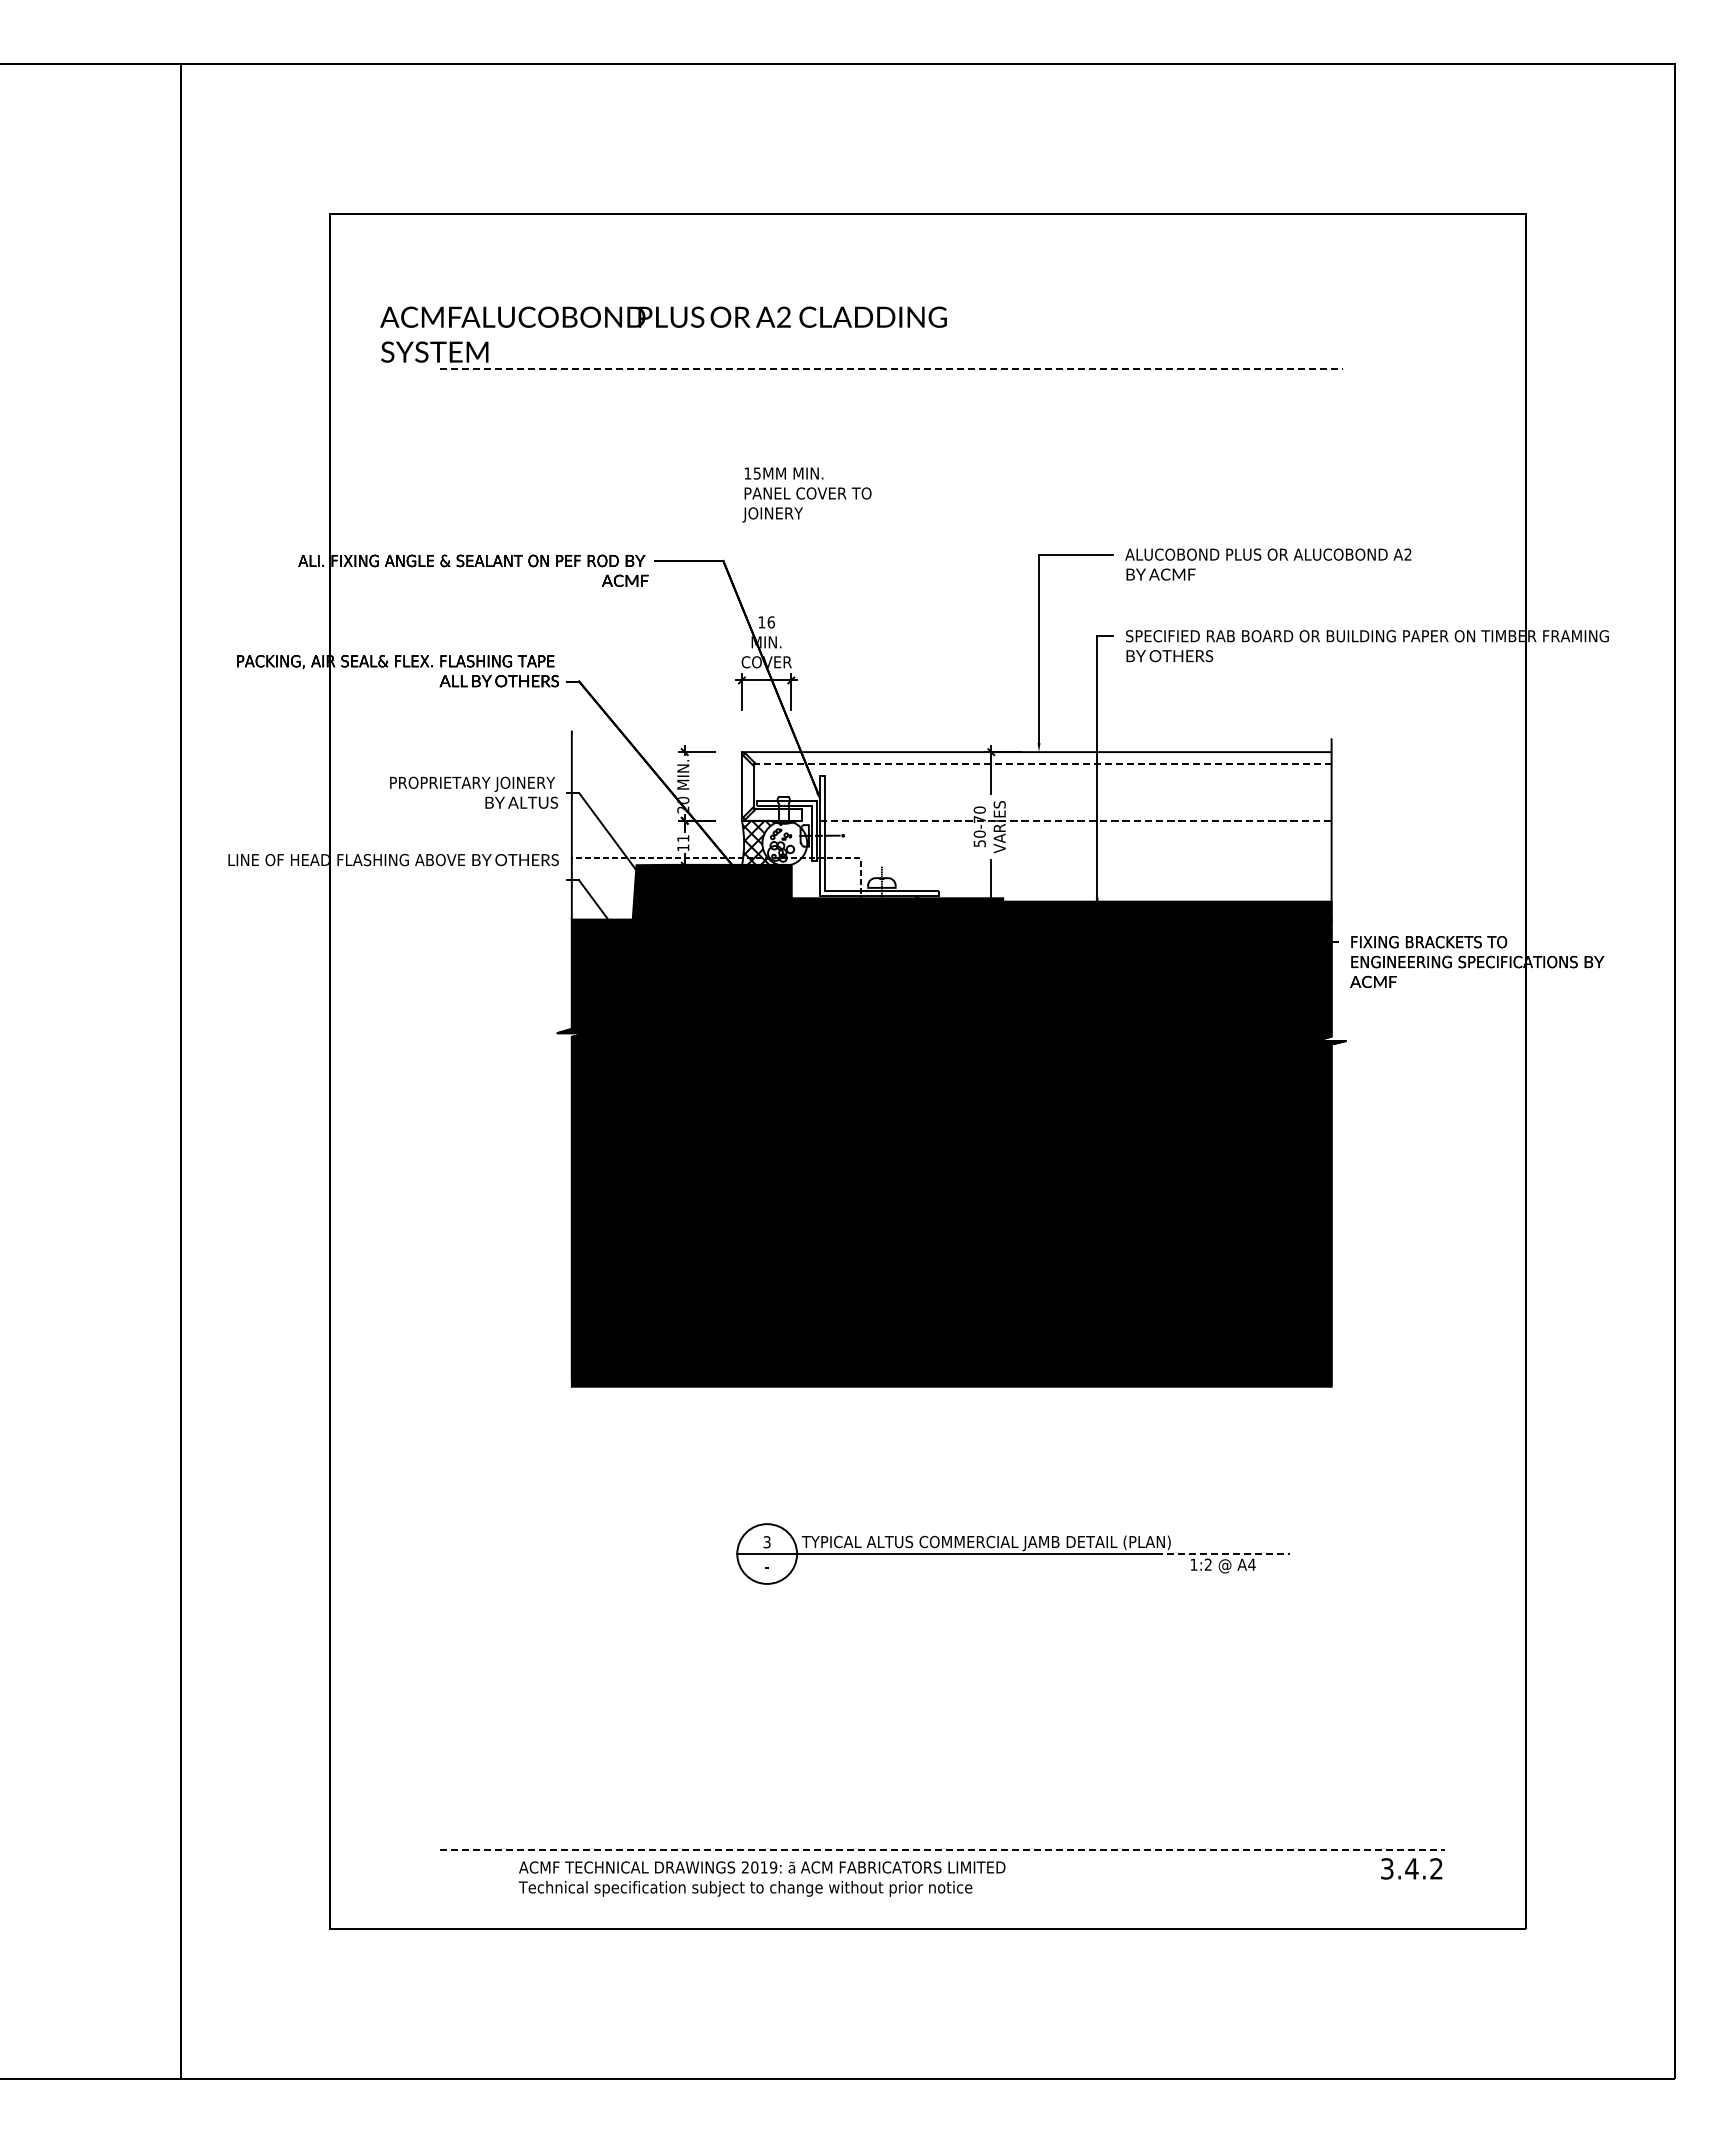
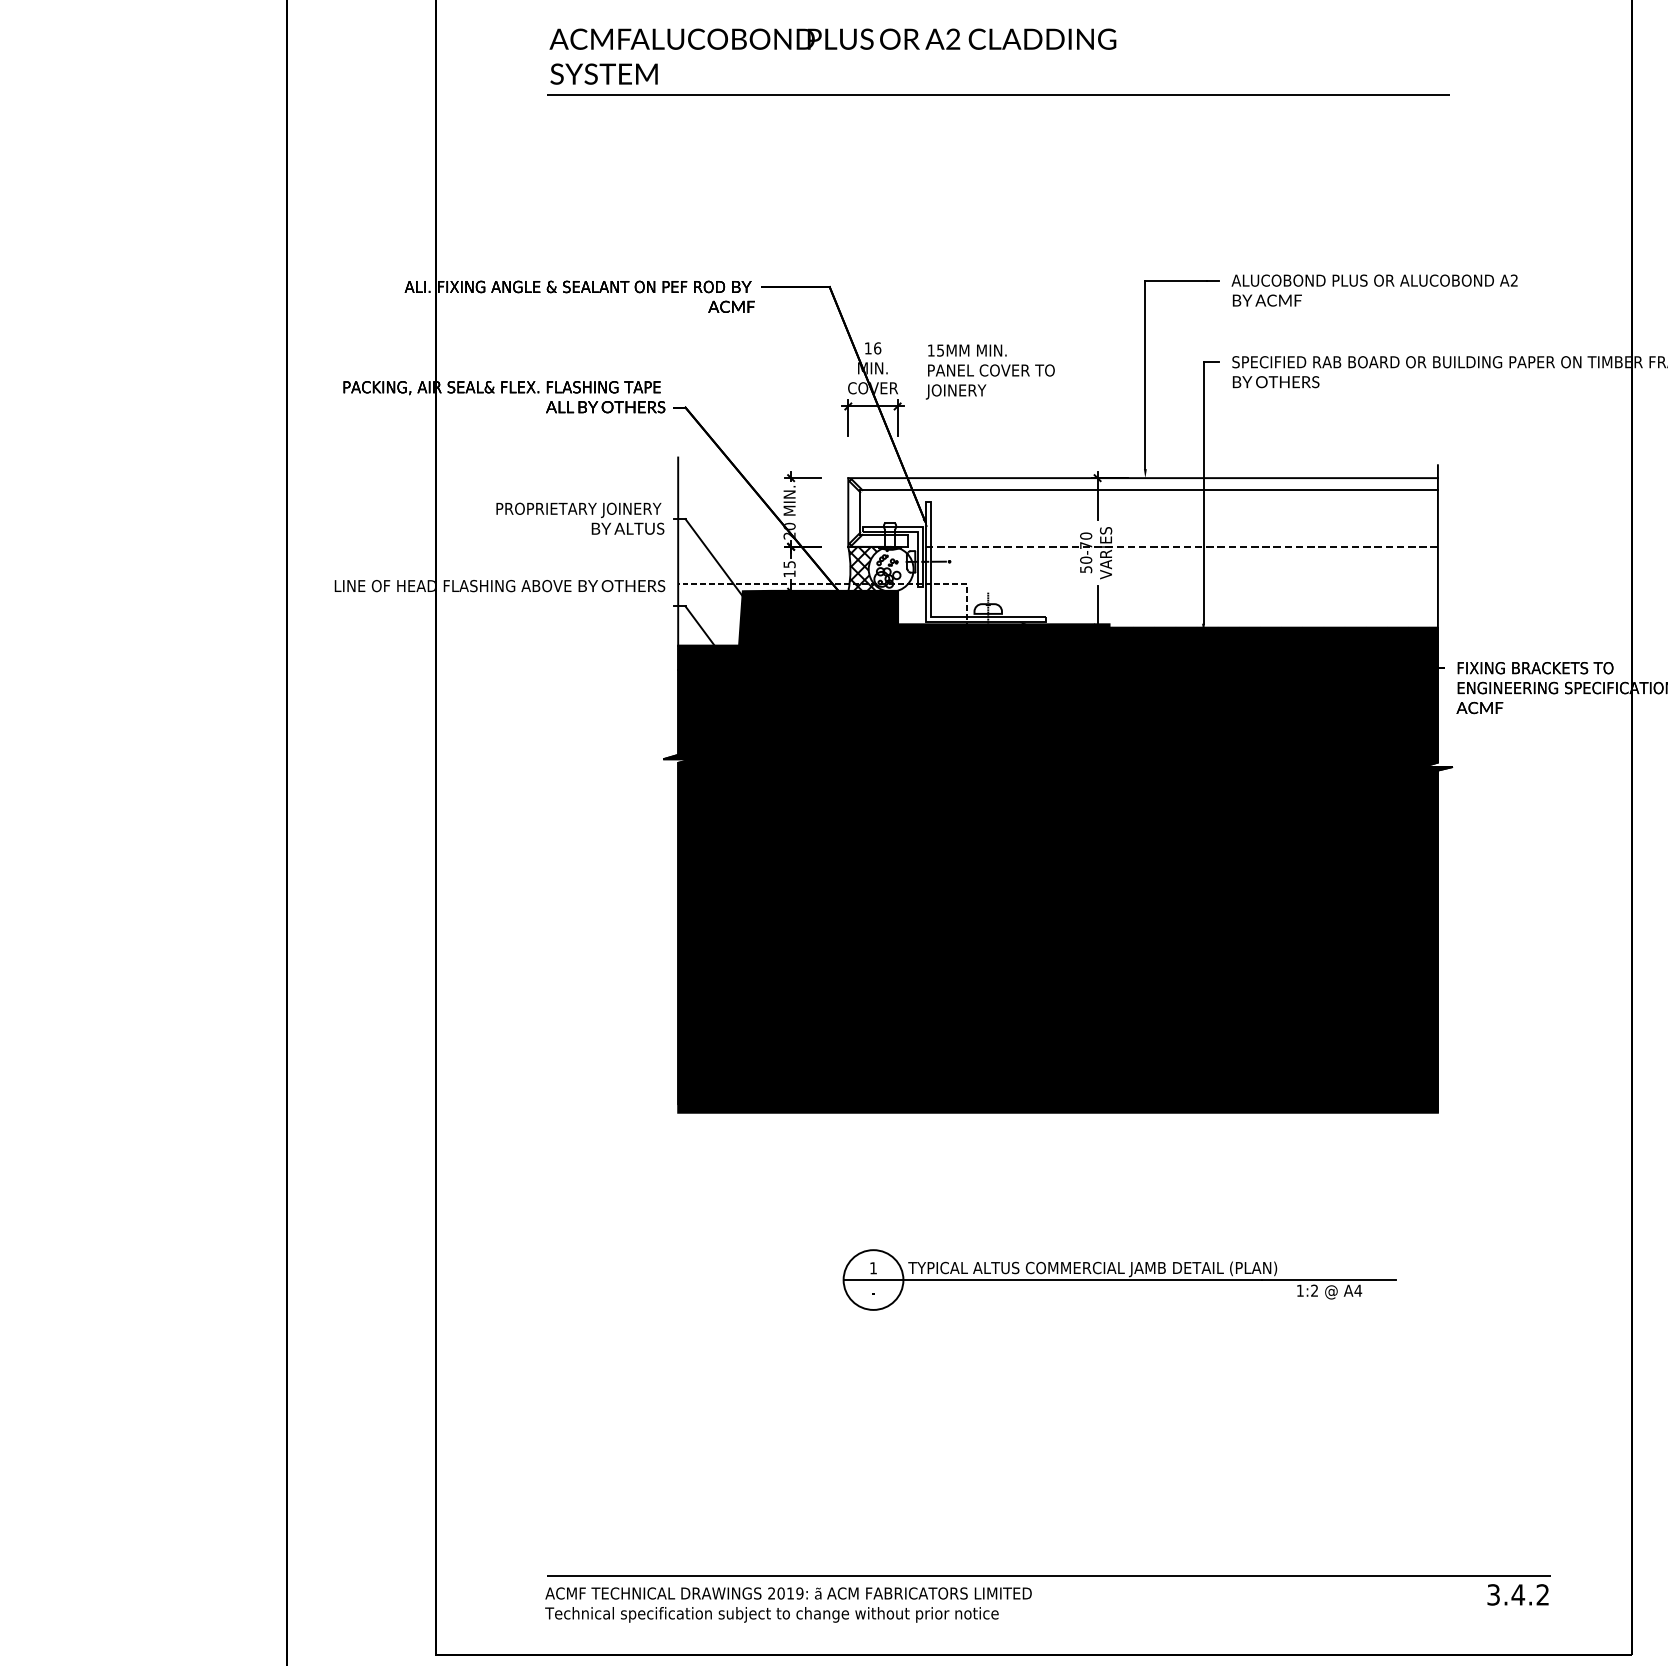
text: (663, 334) -> (832, 56), moved
line: (891, 369) -> (997, 95), dashed -> solid
text: (806, 494) -> (989, 371), moved
line: (1042, 764) -> (1148, 490), dashed -> solid
text: (683, 838) -> (789, 564), 11 -> 15
text: (766, 1542) -> (872, 1268), 3 -> 1
line: (1222, 1554) -> (1328, 1280), dashed -> solid
line: (943, 1850) -> (1049, 1576), dashed -> solid
text: (761, 1878) -> (787, 1604), moved

